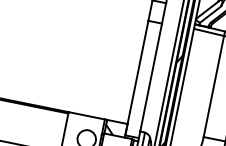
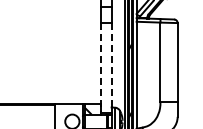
line: (151, 76) -> (111, 64), solid -> dashed
line: (136, 78) -> (100, 68), solid -> dashed

